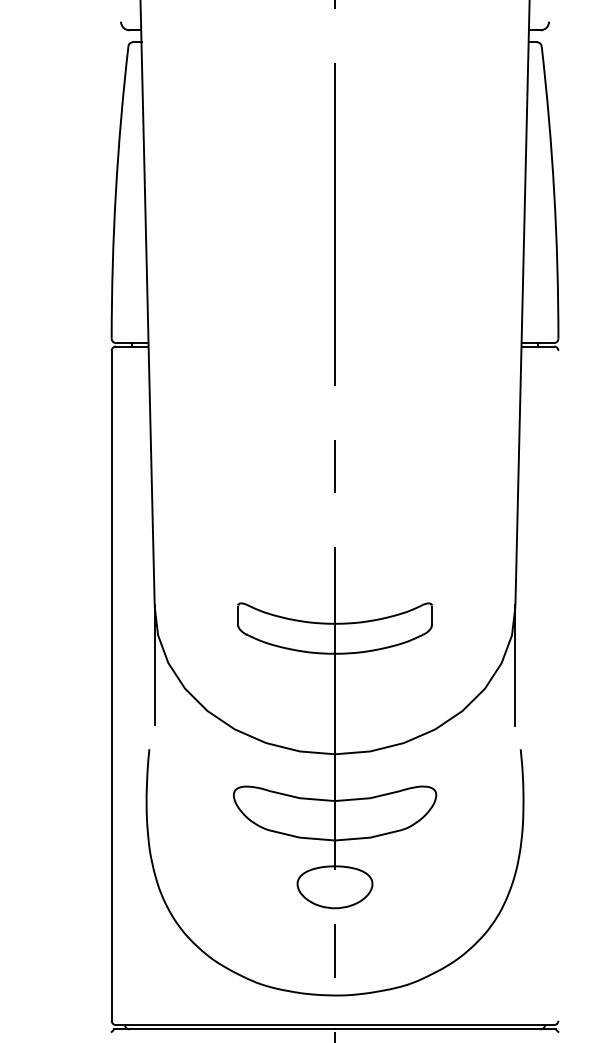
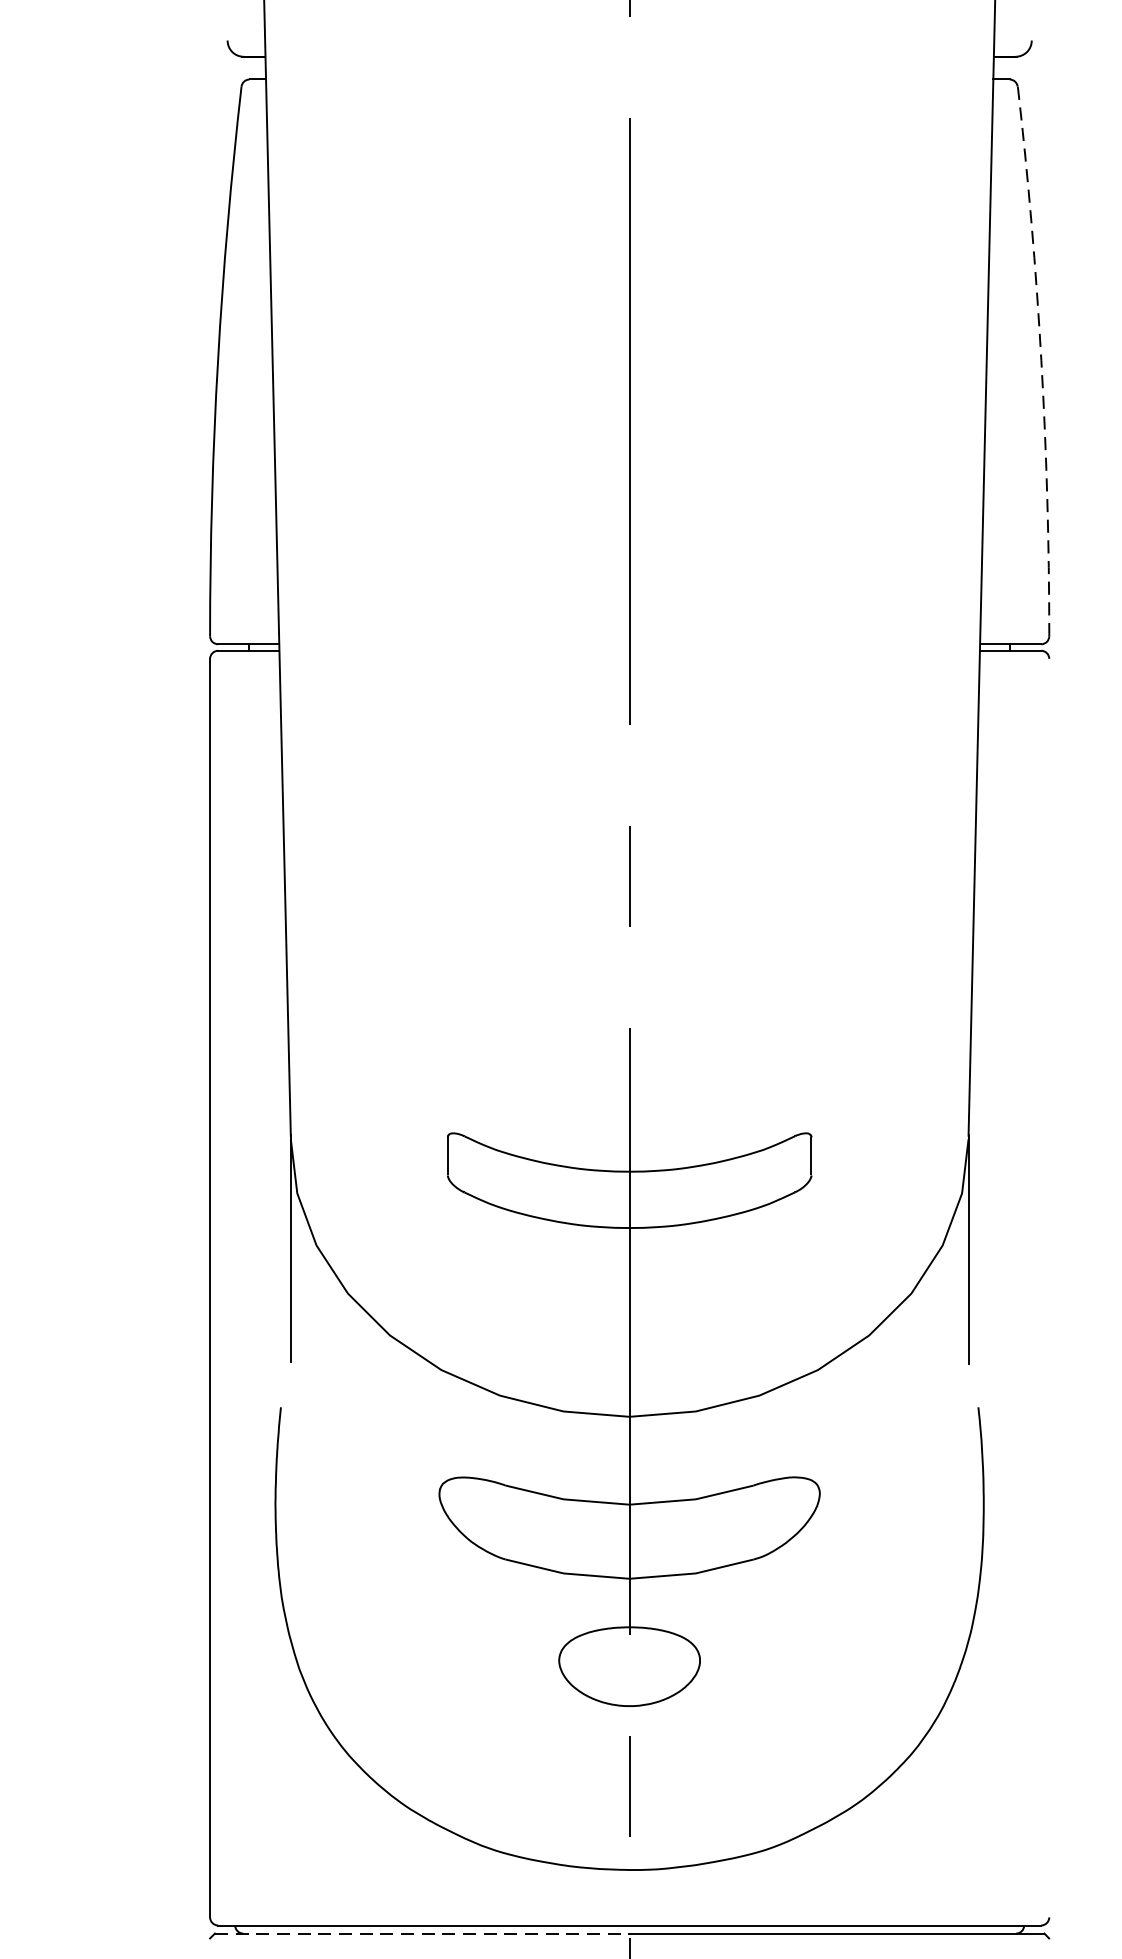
arc: (554, 192) -> (1041, 361), solid -> dashed
line: (225, 1029) -> (423, 1933), solid -> dashed

